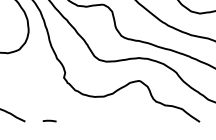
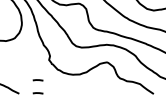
line: (48, 104) -> (37, 80), added

